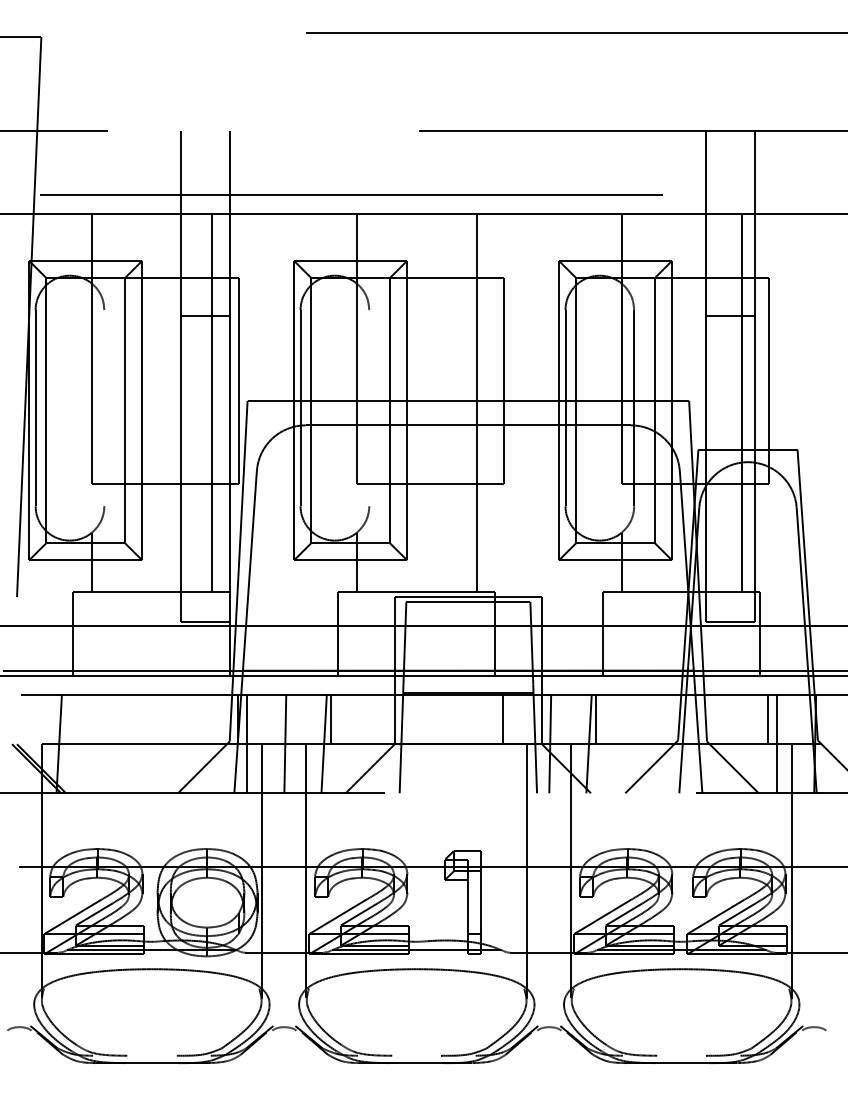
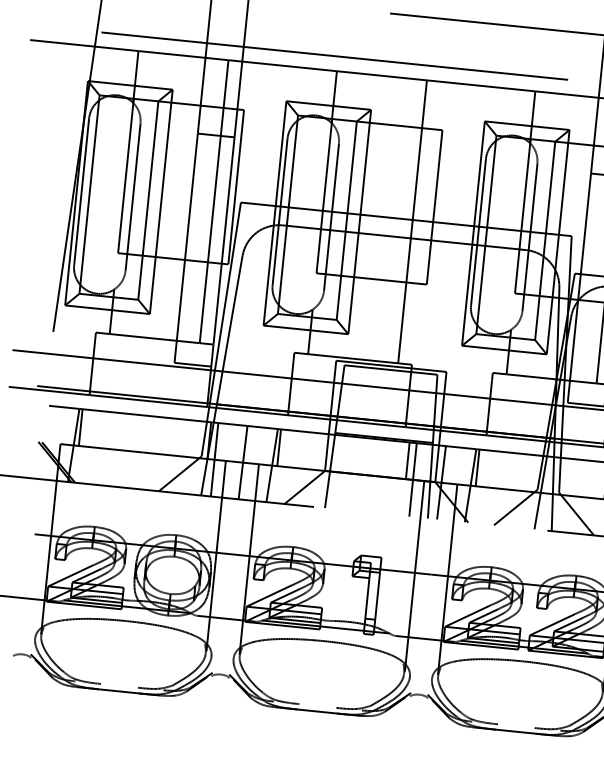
line: (104, 408) -> (133, 197), added
line: (369, 408) -> (331, 217), added
line: (66, 719) -> (81, 427), added
line: (512, 744) -> (413, 480), added

